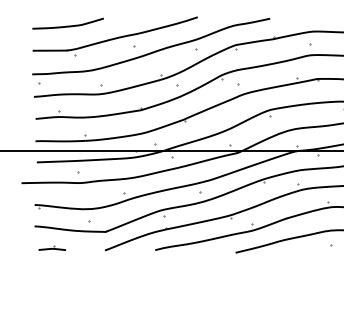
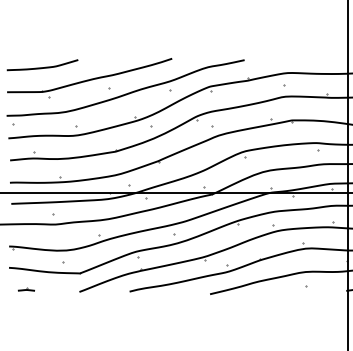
part: (51, 248) -> (25, 289), size x0.62

